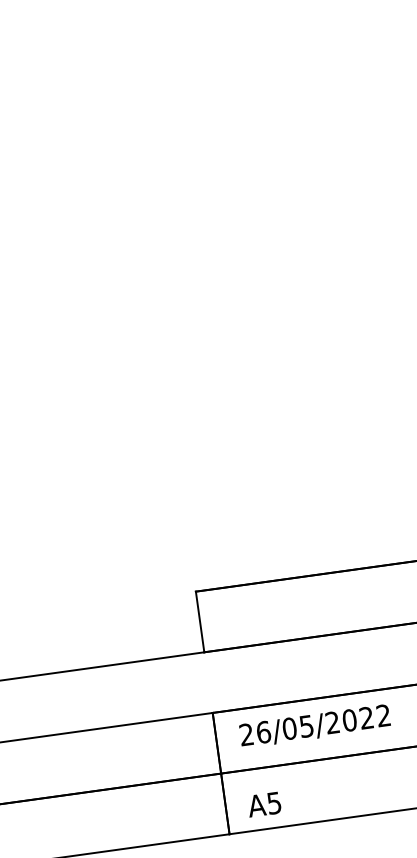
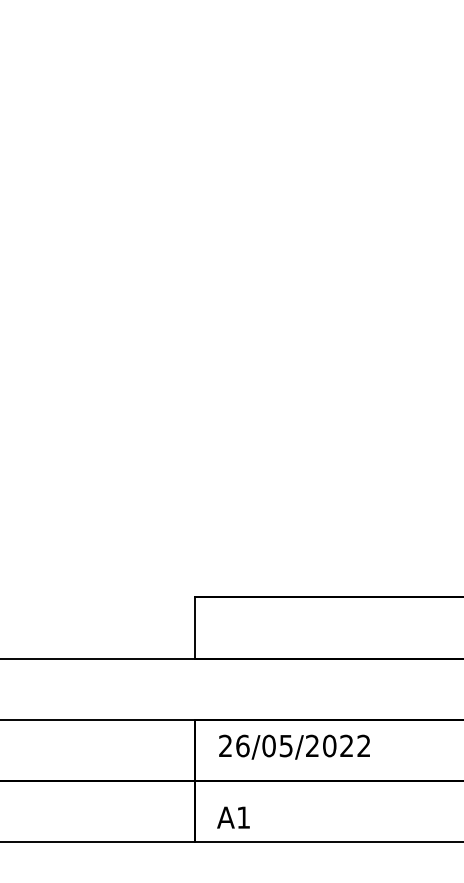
text: (274, 803) -> (243, 817), A5 -> A1

